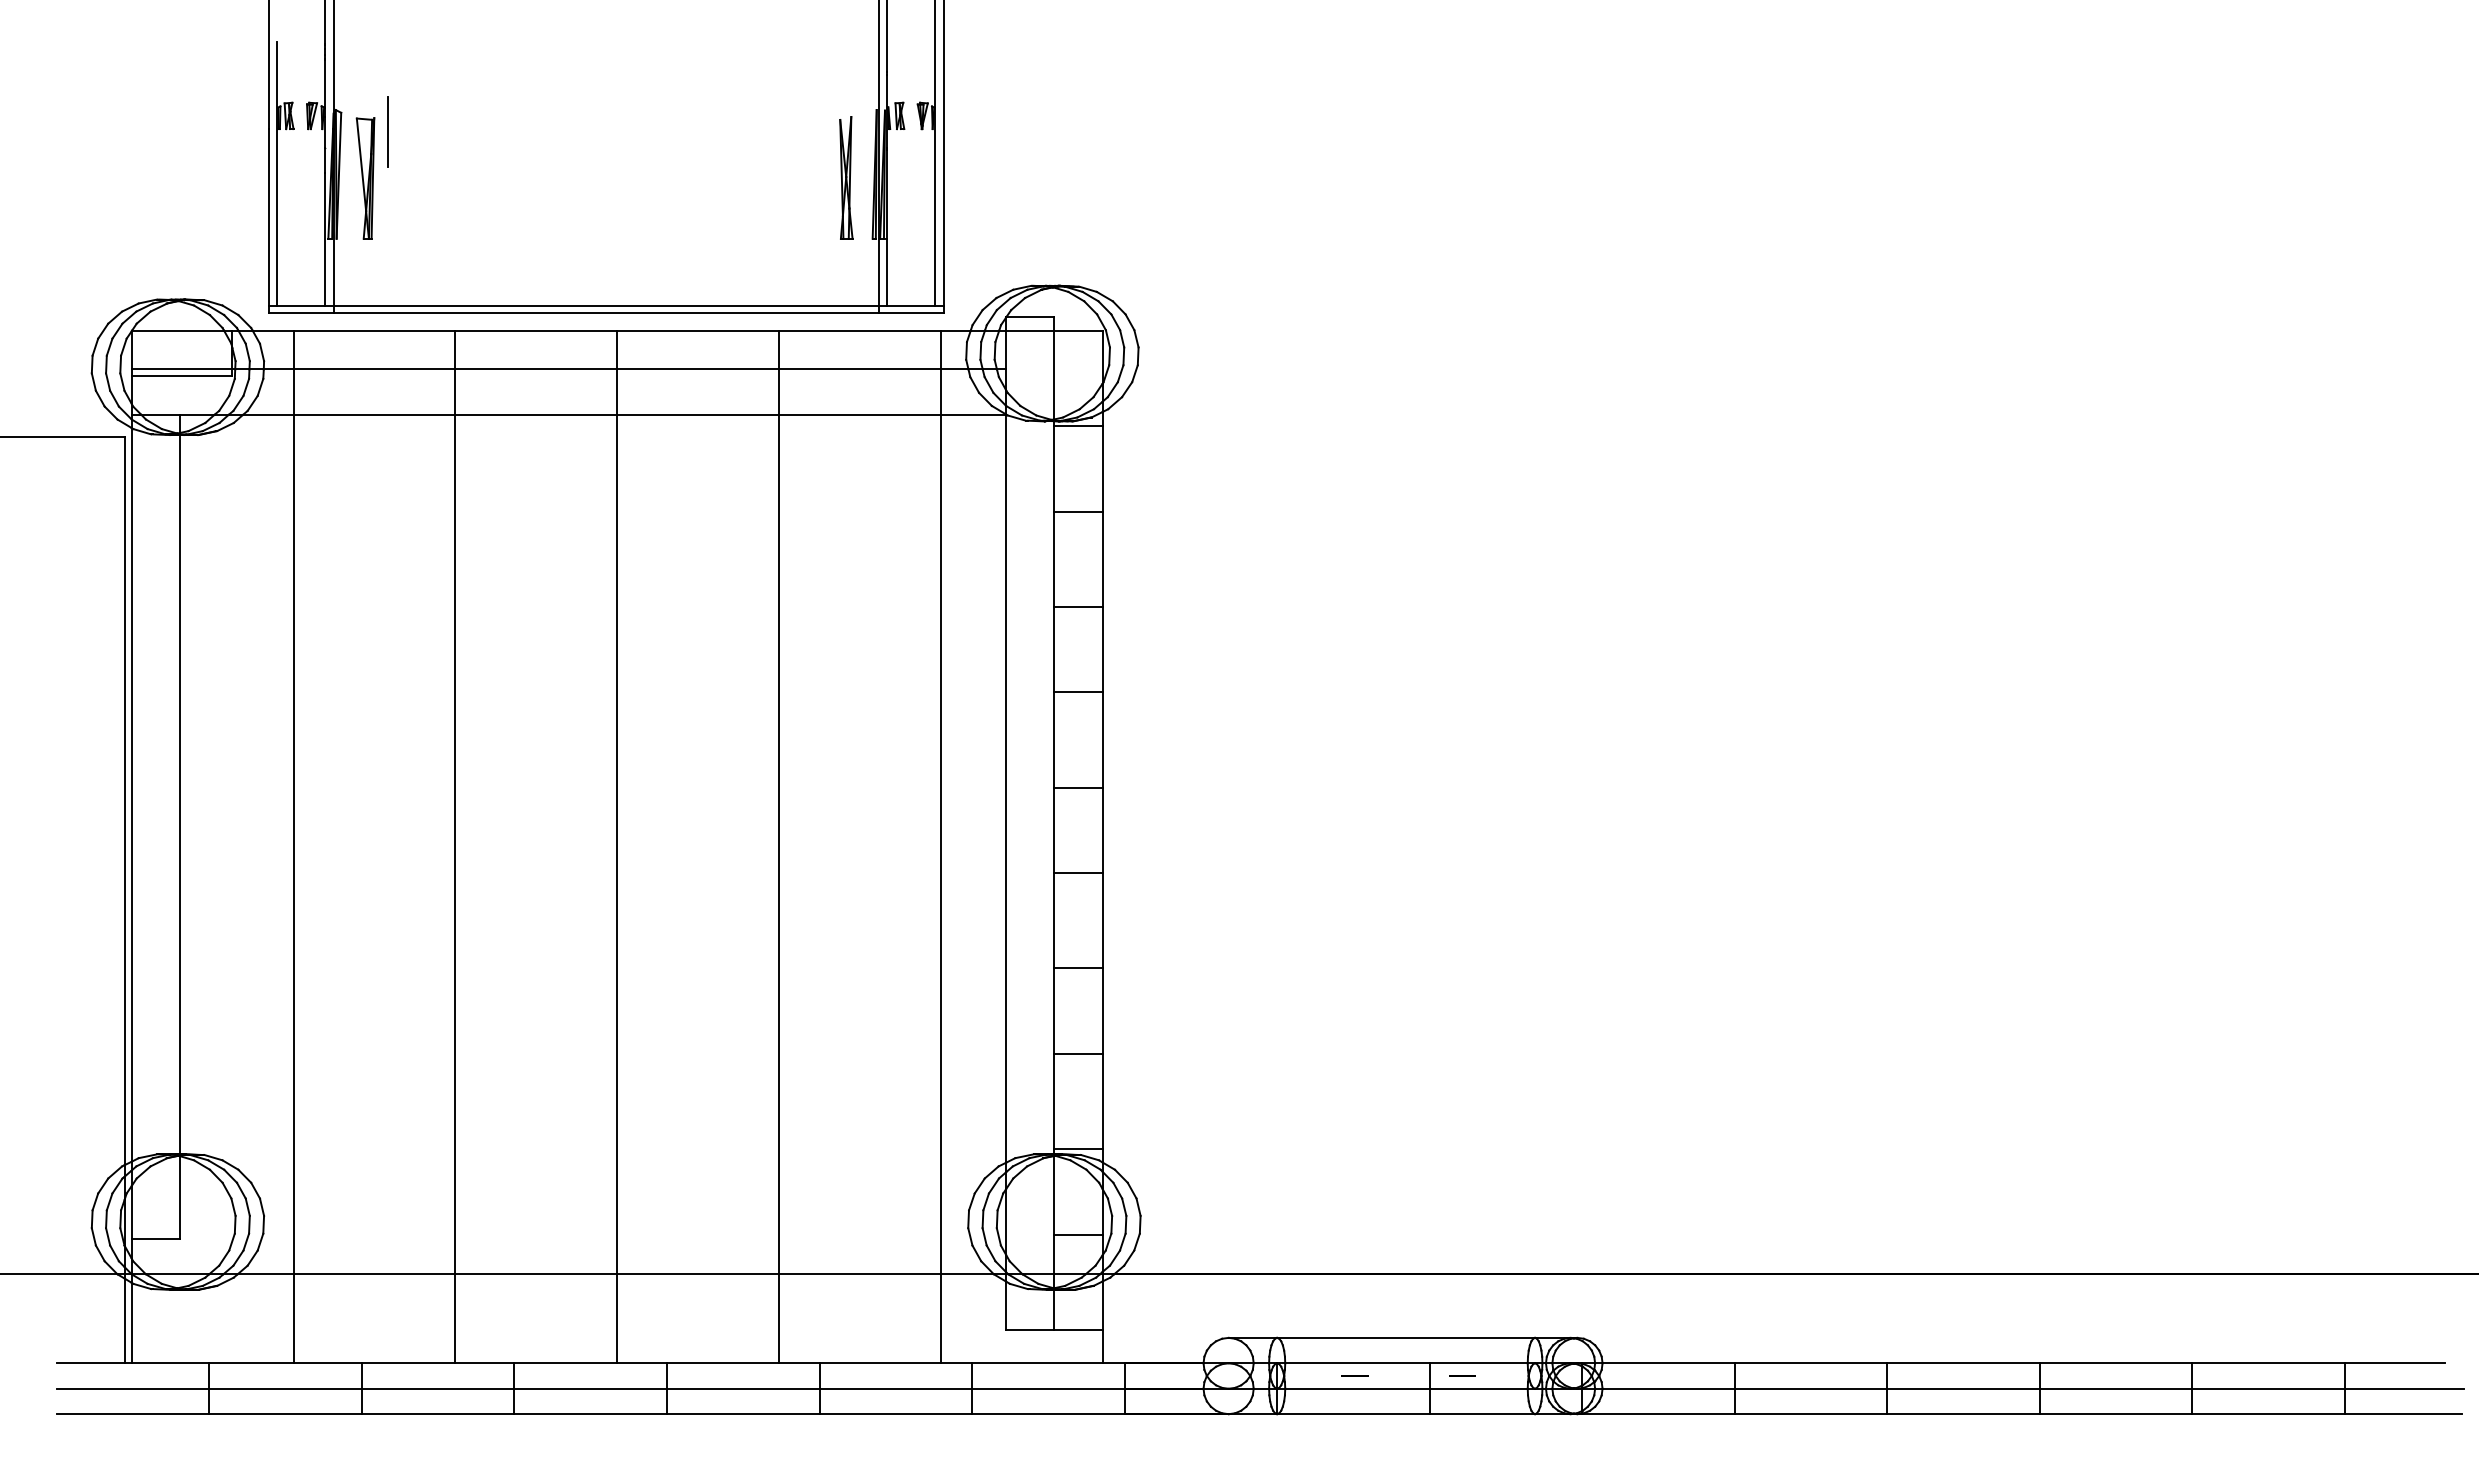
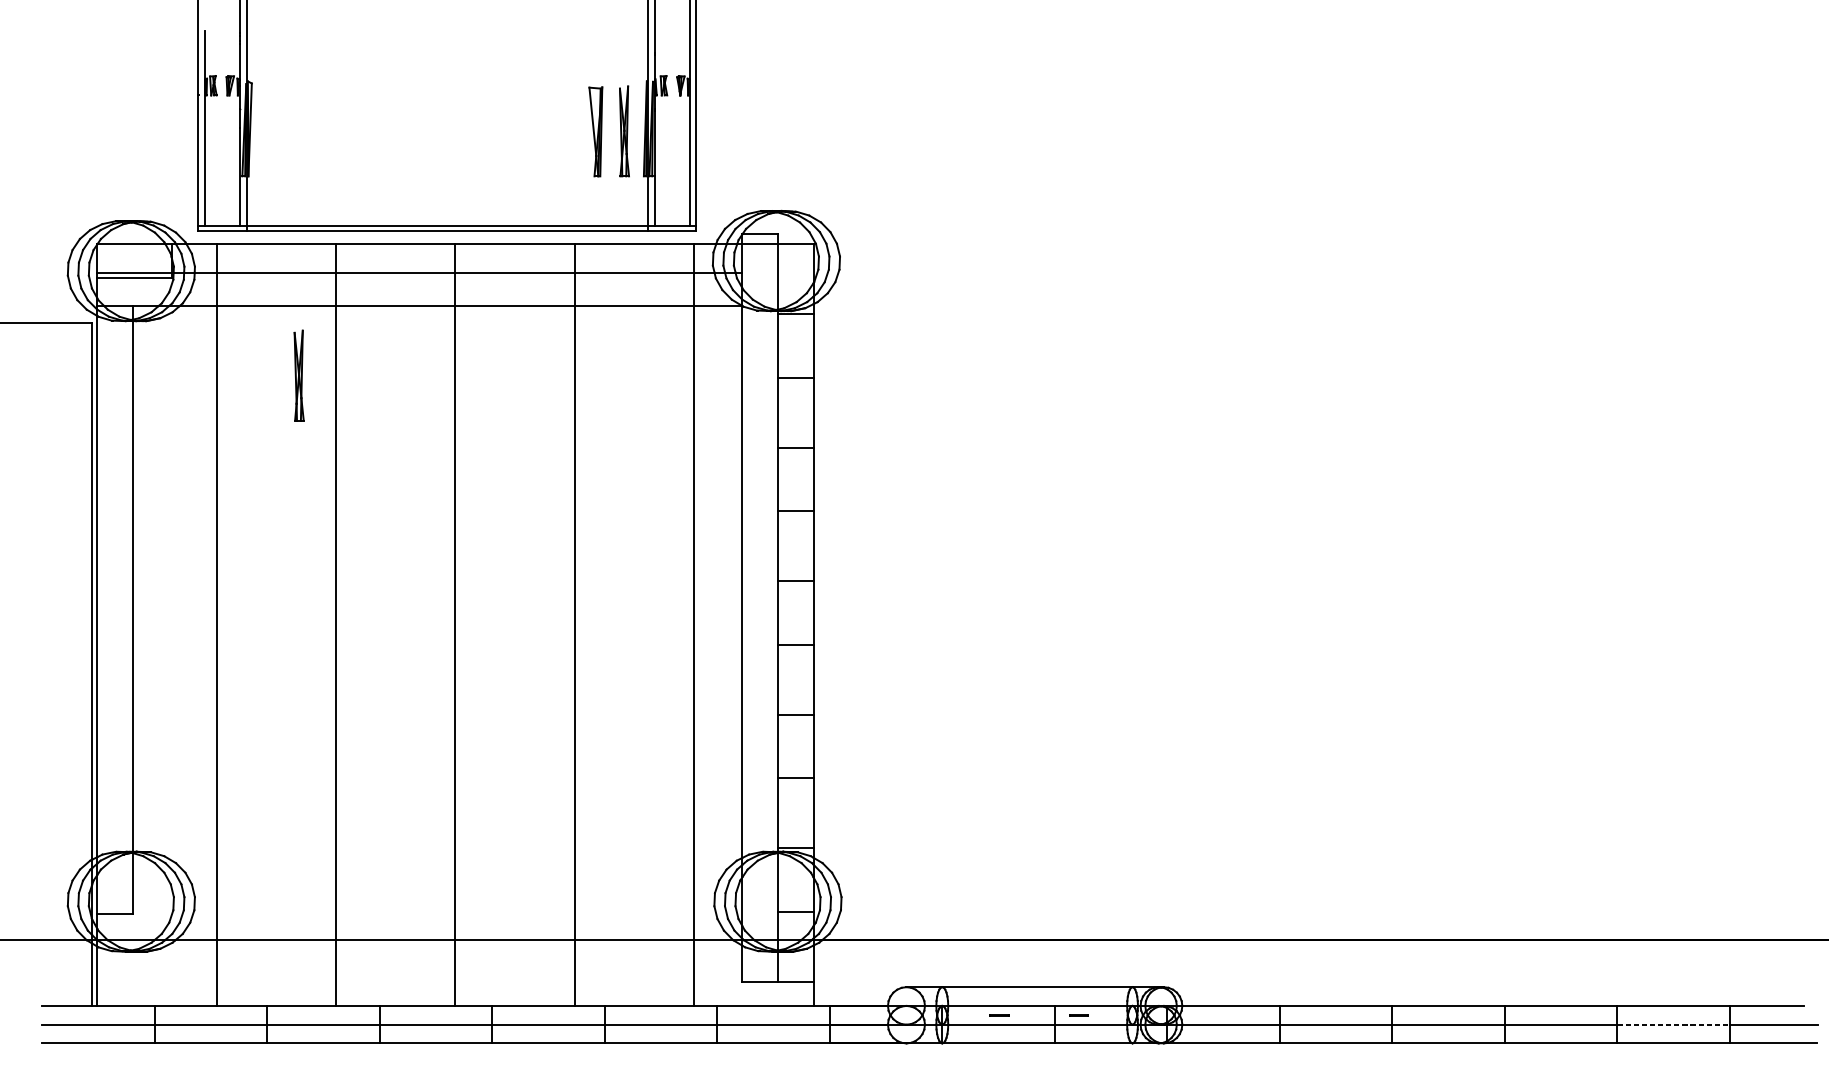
line: (388, 132) -> (286, 97), removed
part: (365, 178) -> (595, 131), moved
part: (405, 508) -> (299, 375), added
line: (2269, 1388) -> (1674, 1024), solid -> dashed

